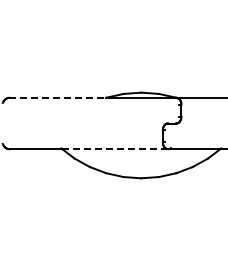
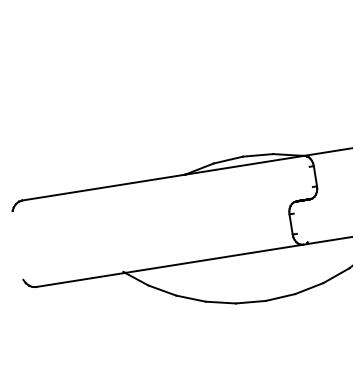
line: (58, 97) -> (104, 186), dashed -> solid
line: (115, 149) -> (214, 259), dashed -> solid

